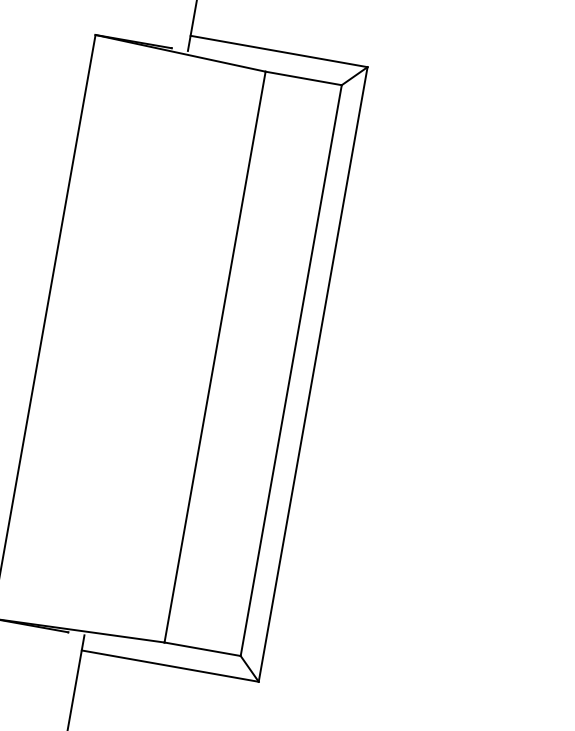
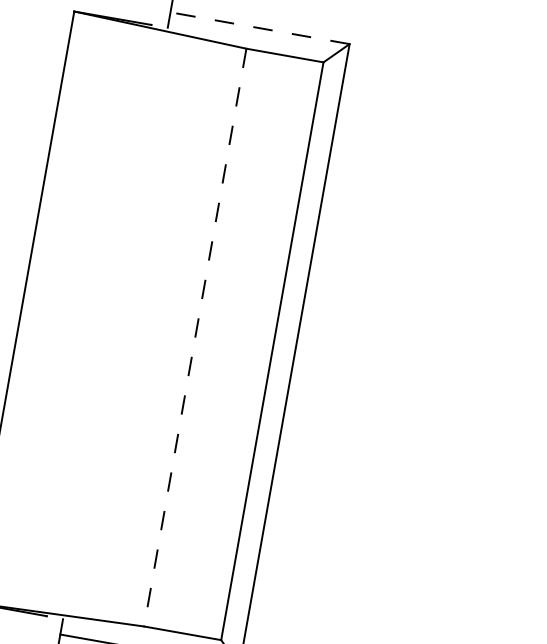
line: (279, 51) -> (260, 28), solid -> dashed
line: (215, 357) -> (195, 337), solid -> dashed

